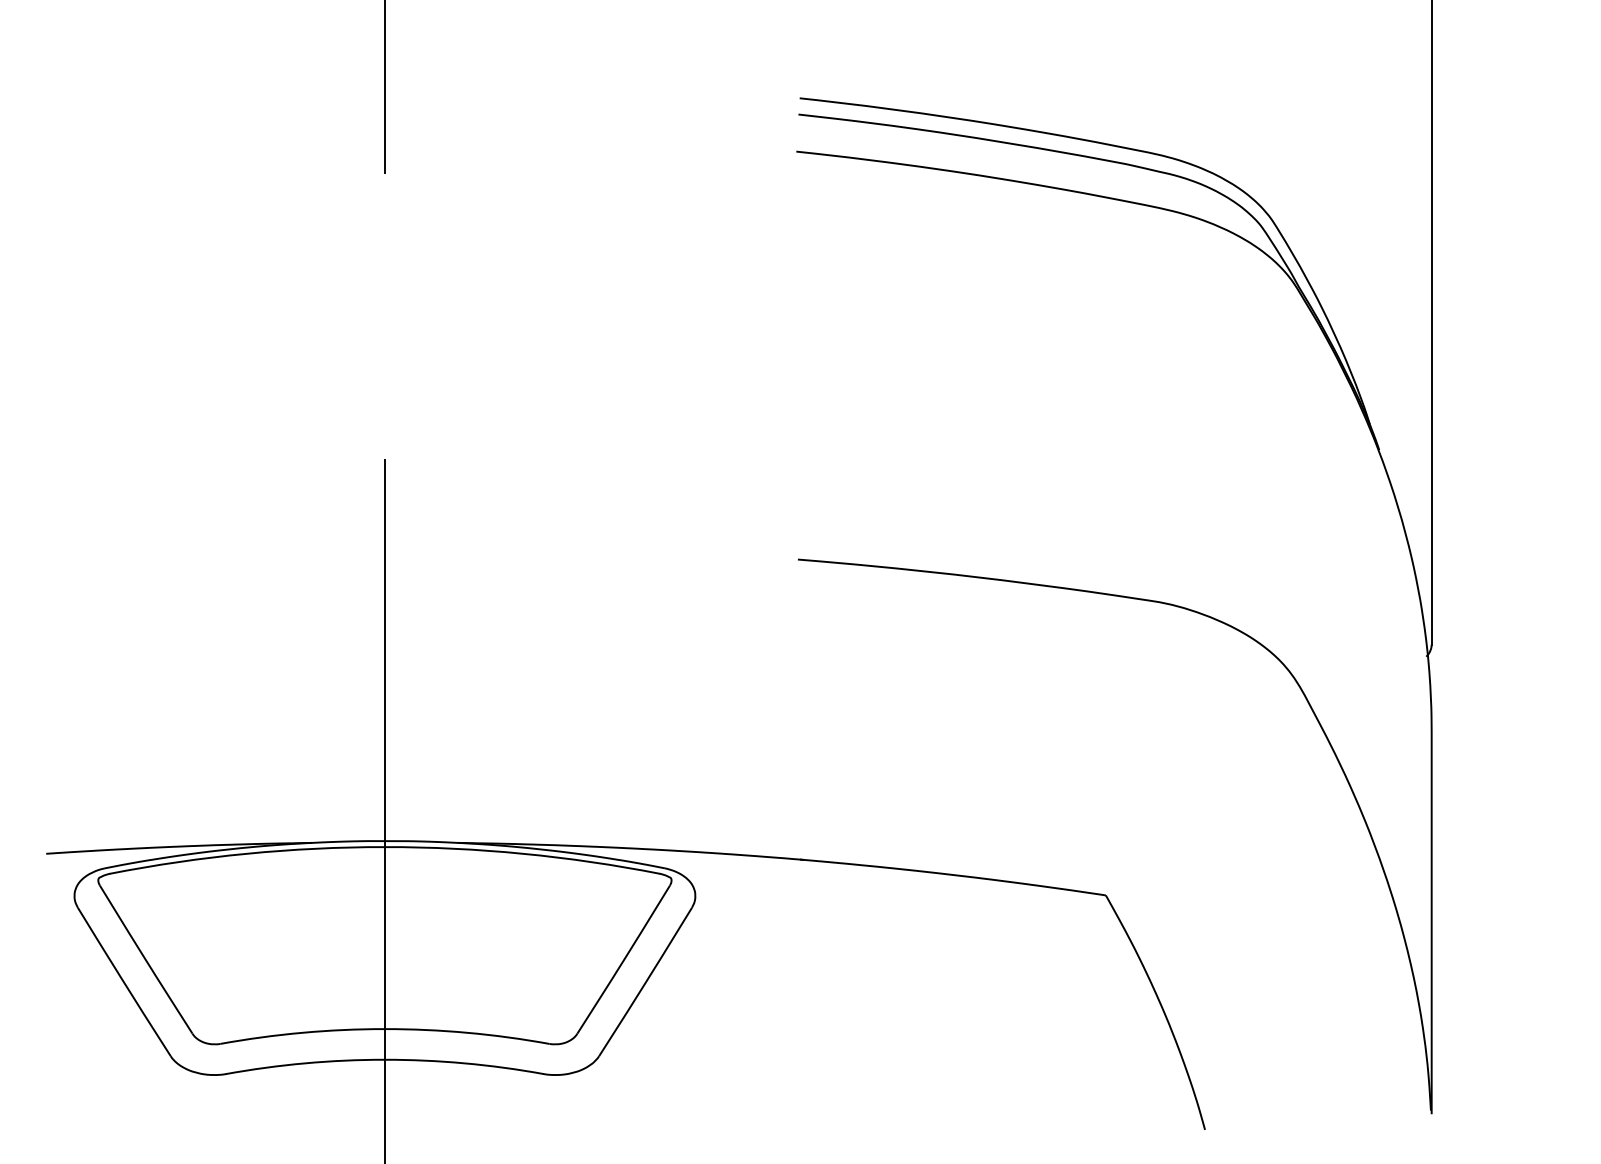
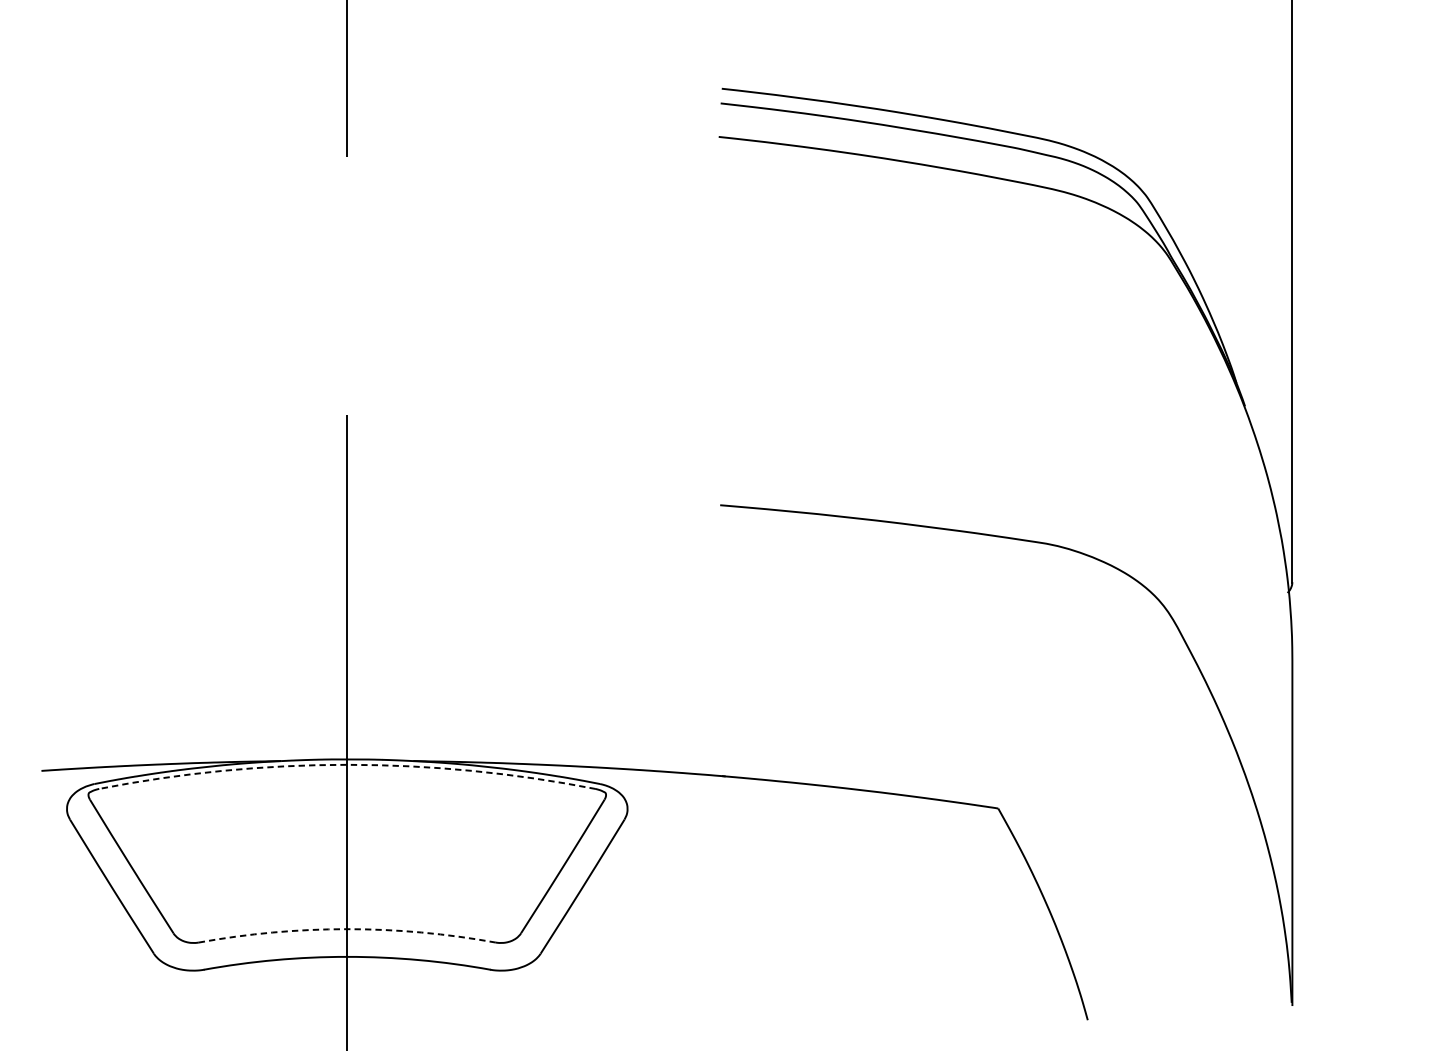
arc: (384, 847) -> (346, 765), solid -> dashed
arc: (384, 1029) -> (346, 929), solid -> dashed

